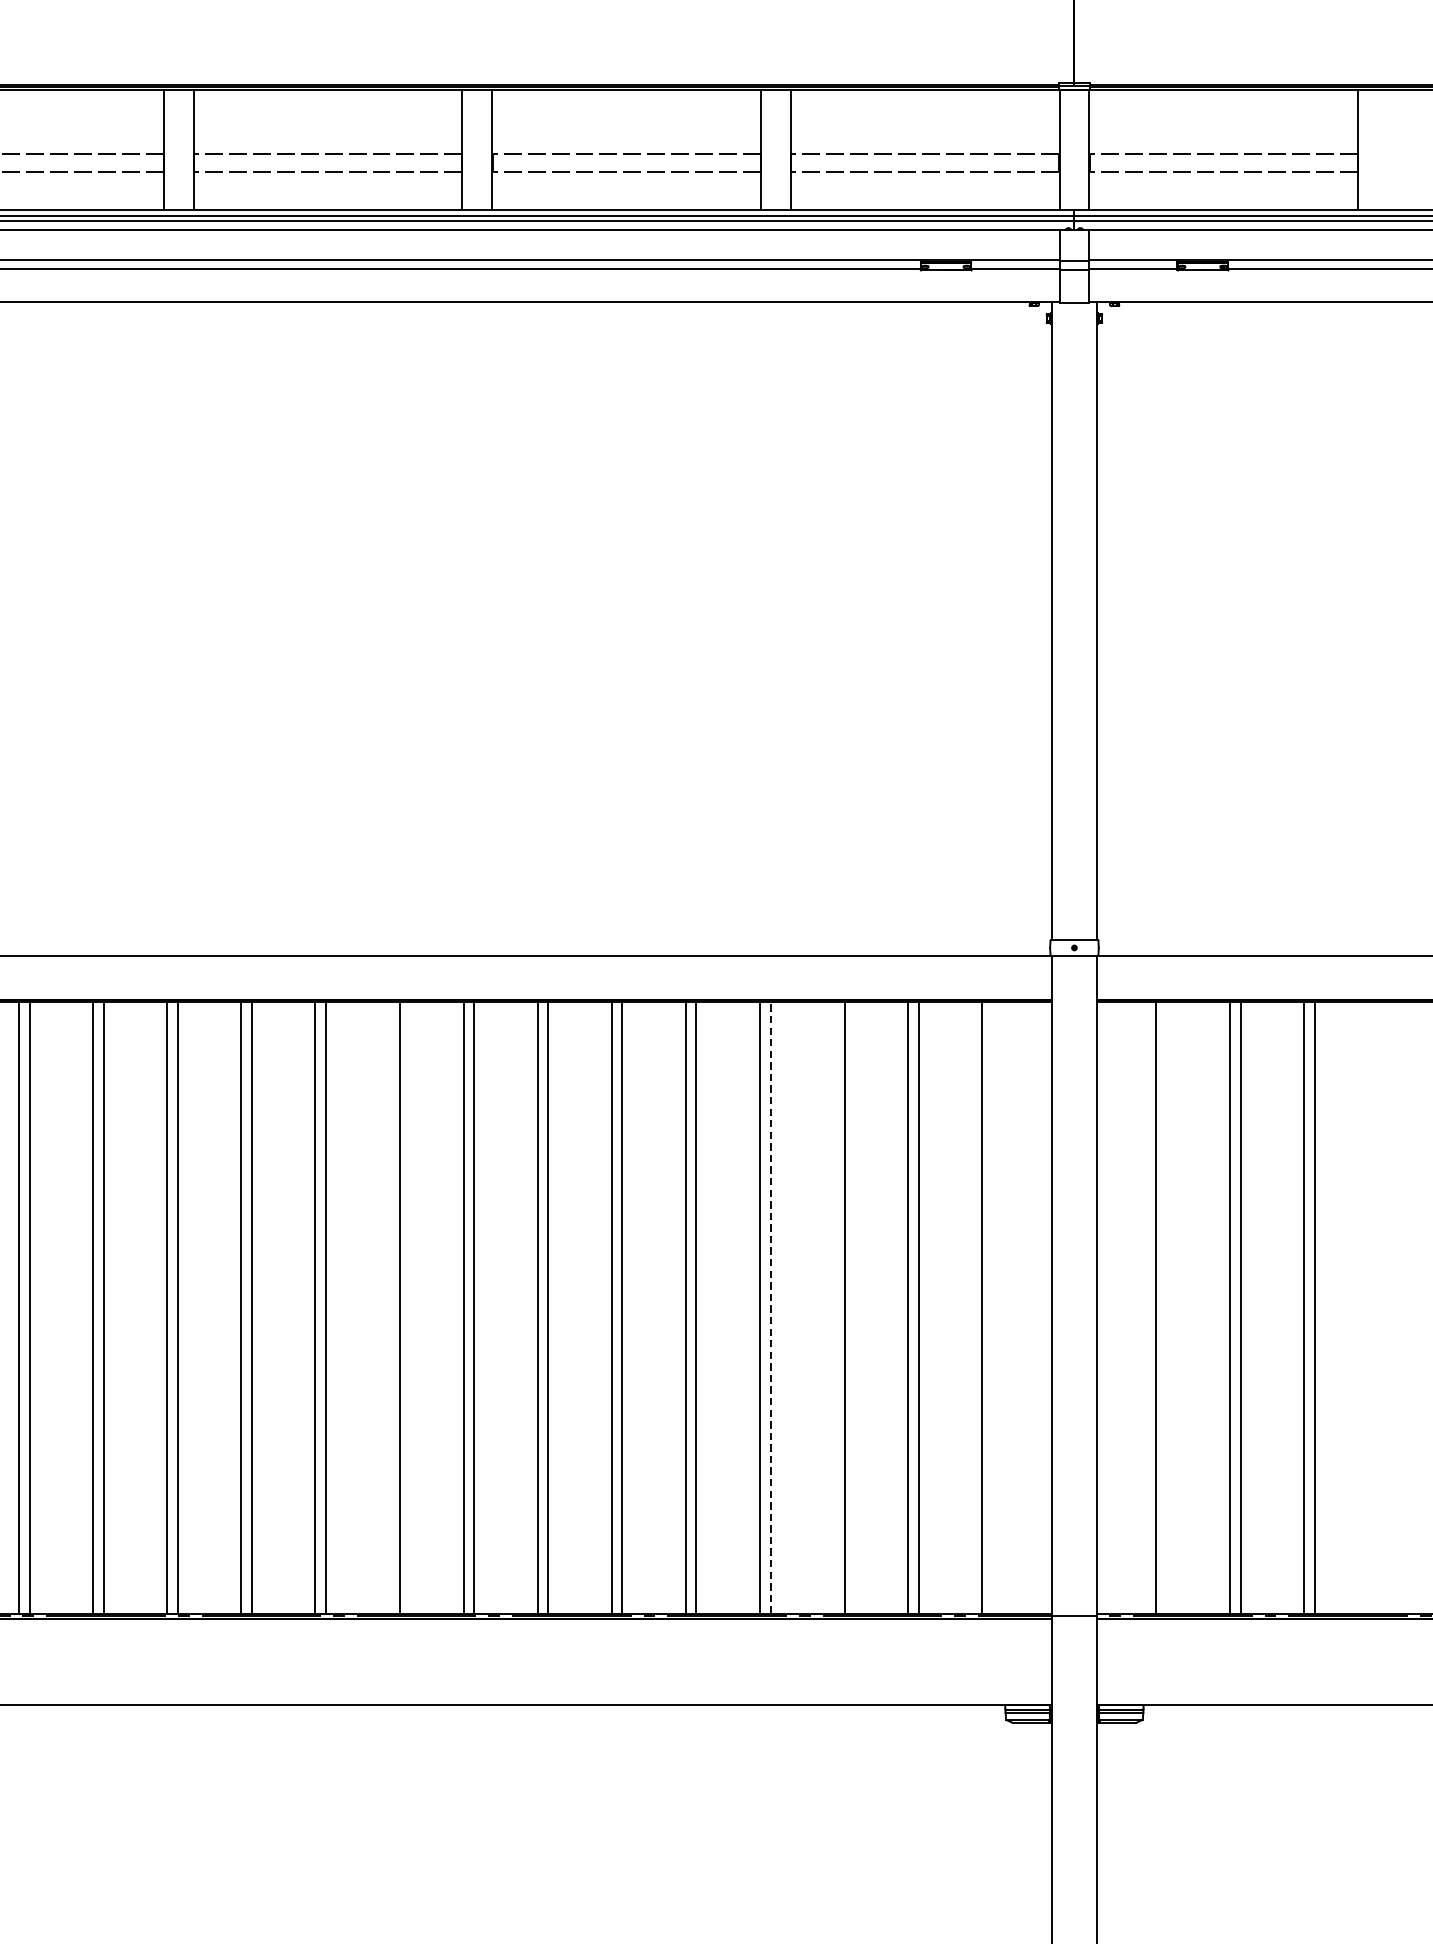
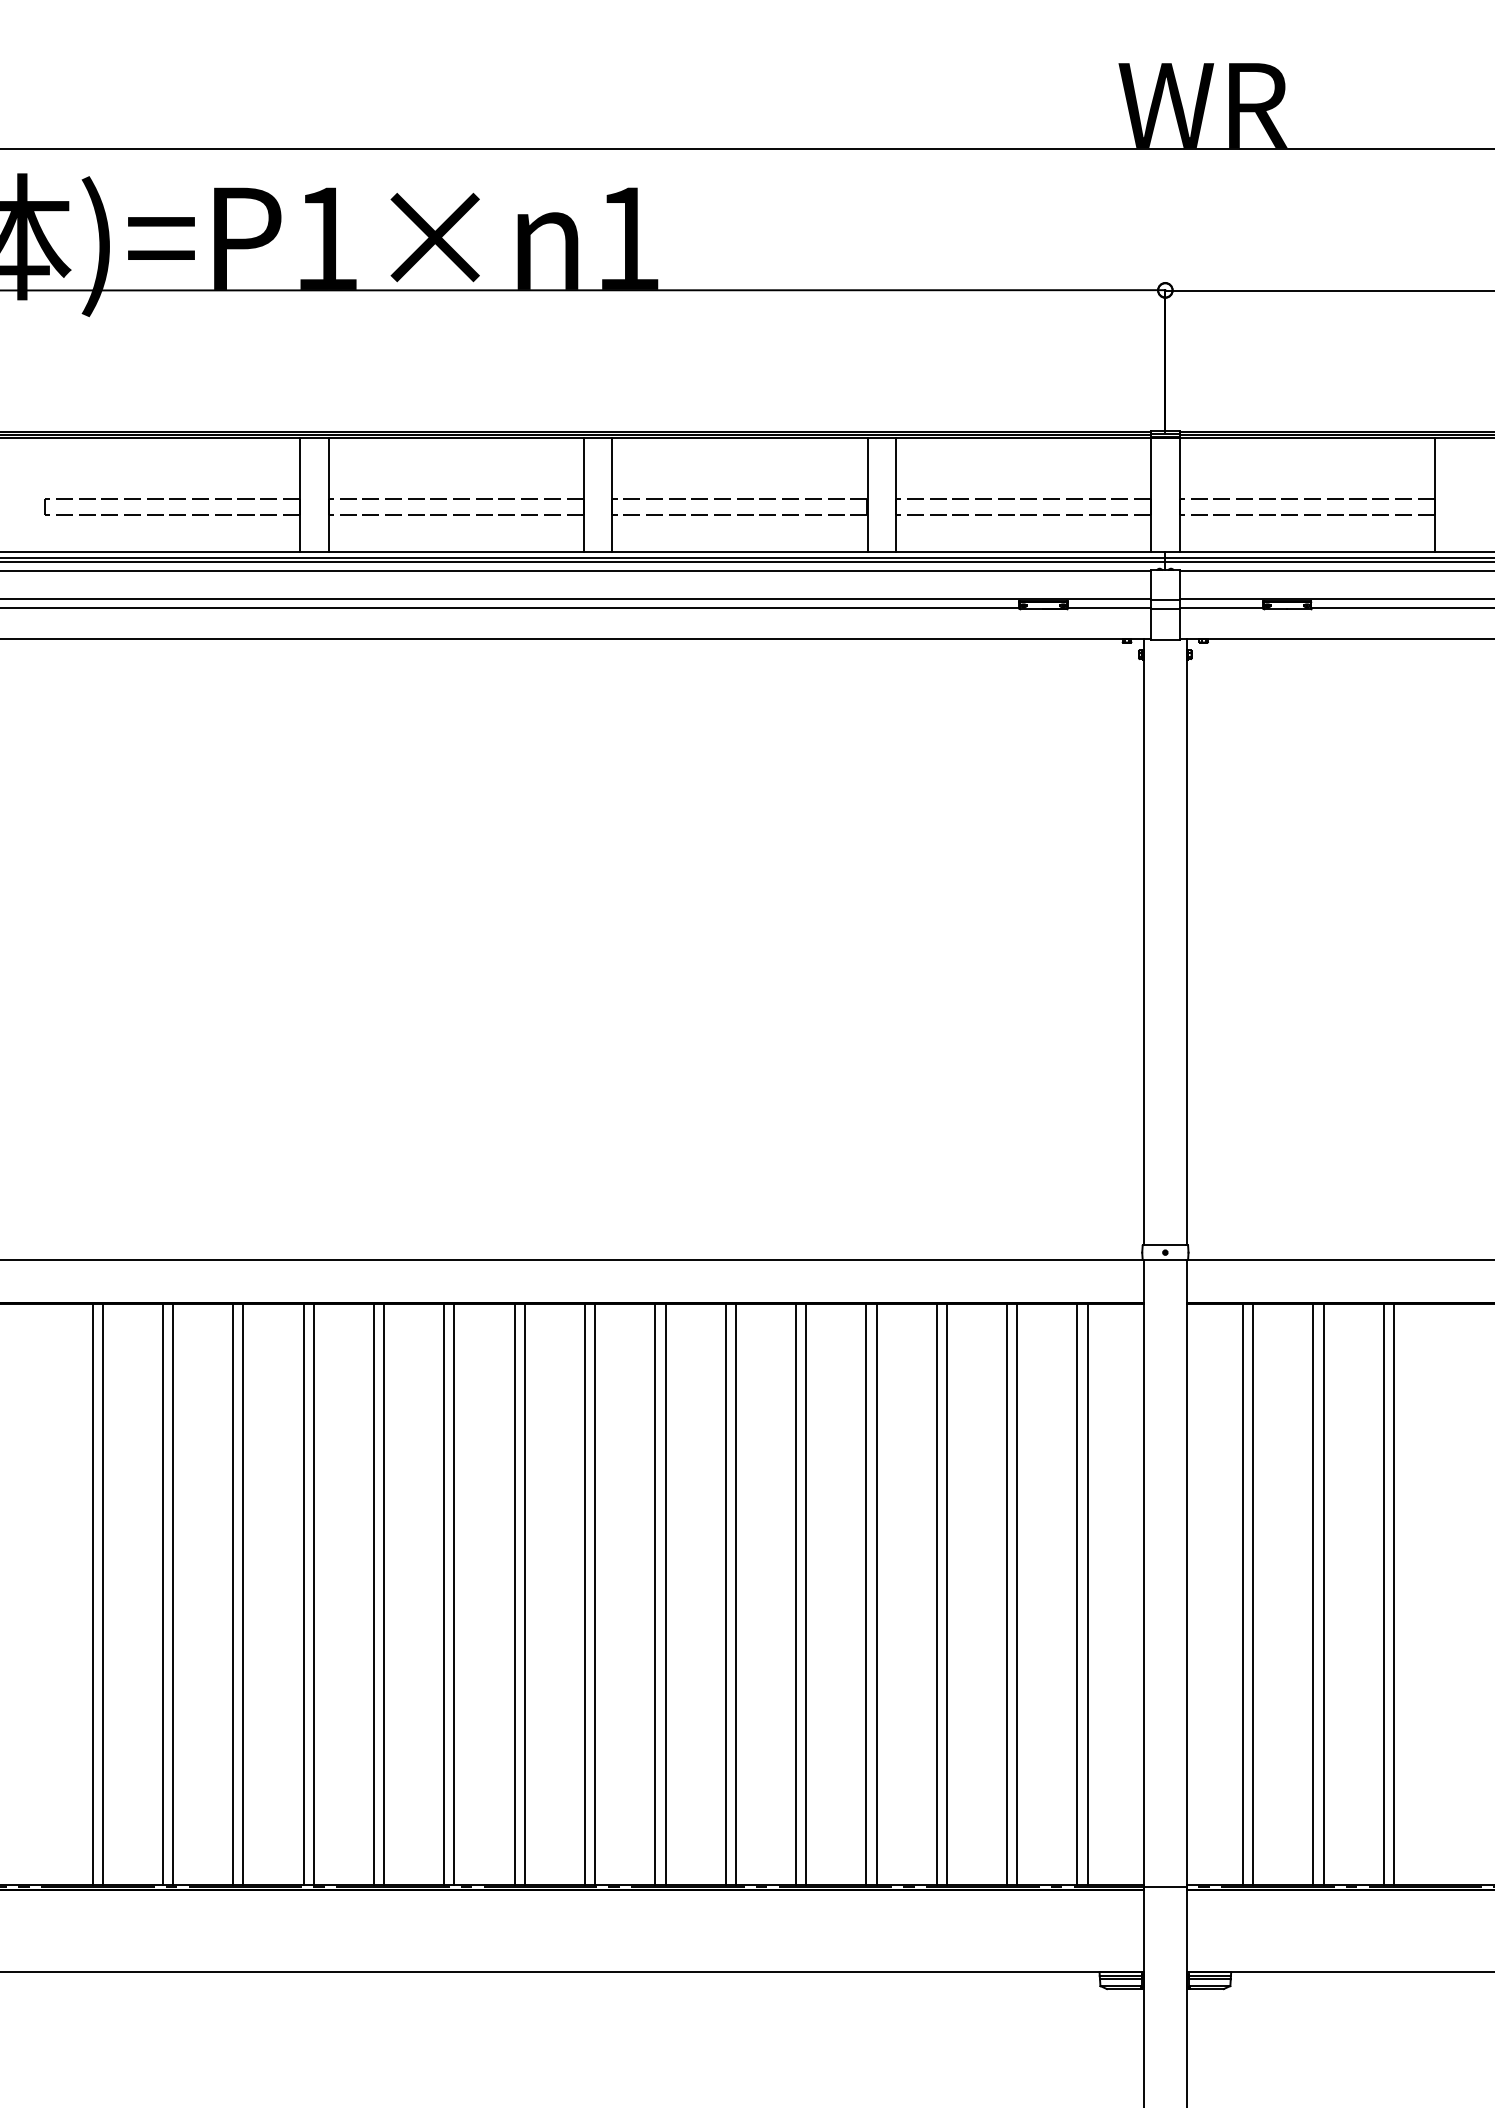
line: (389, 1307) -> (514, 1594), added
line: (770, 1307) -> (876, 1594), dashed -> solid
line: (833, 1307) -> (936, 1594), added
line: (992, 1307) -> (1087, 1594), added
line: (1167, 1307) -> (1253, 1594), added

